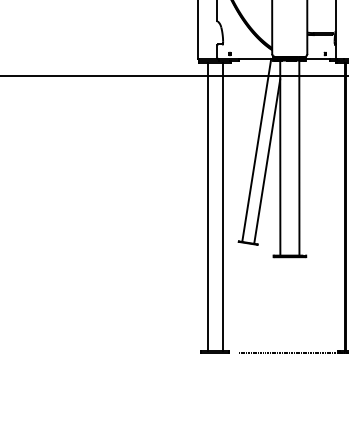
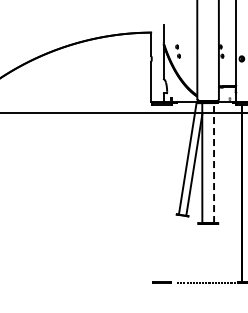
line: (300, 158) -> (214, 163), solid -> dashed
line: (207, 205) -> (157, 192), removed
line: (222, 205) -> (166, 192), removed

